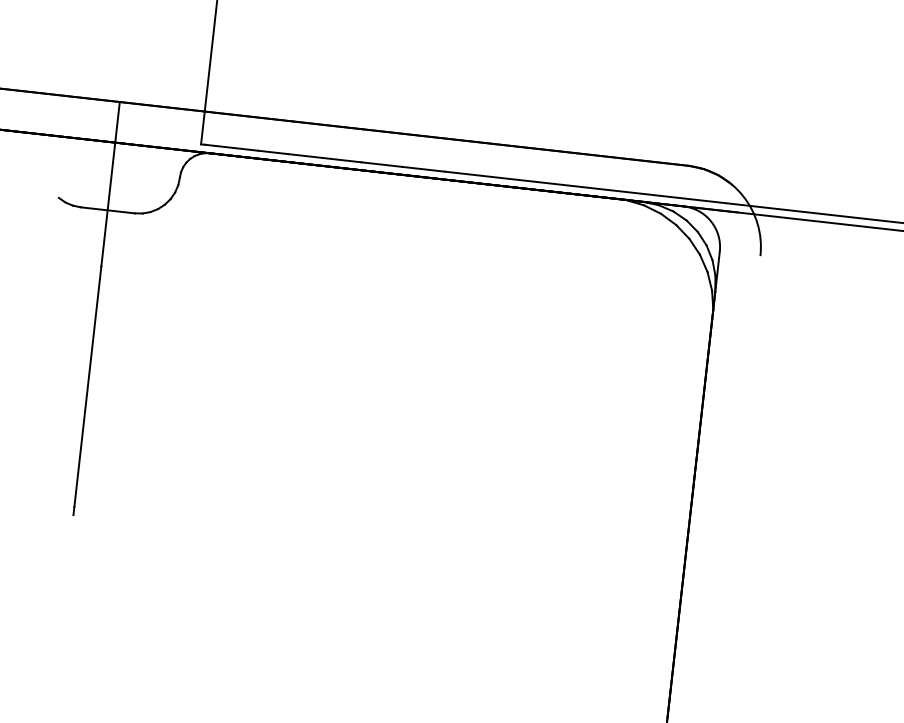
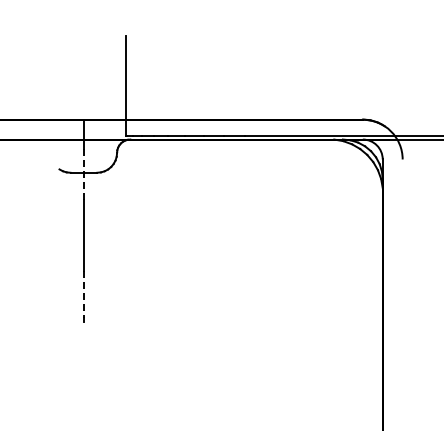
line: (106, 215) -> (83, 175), solid -> dashed
line: (78, 460) -> (83, 295), solid -> dashed

